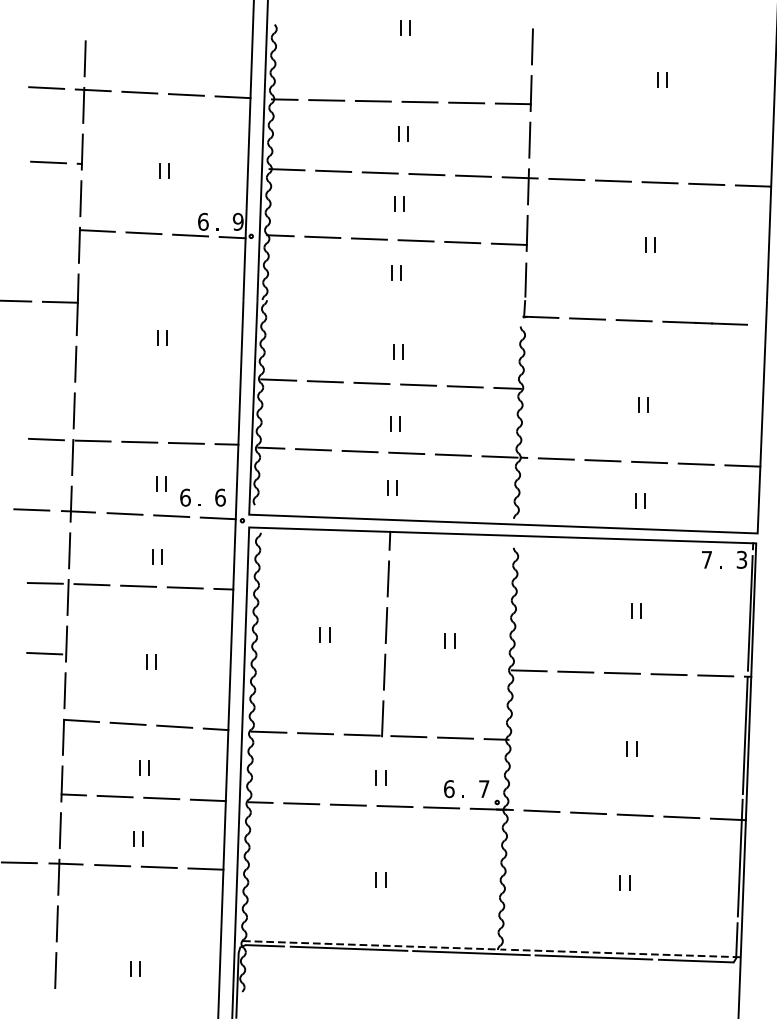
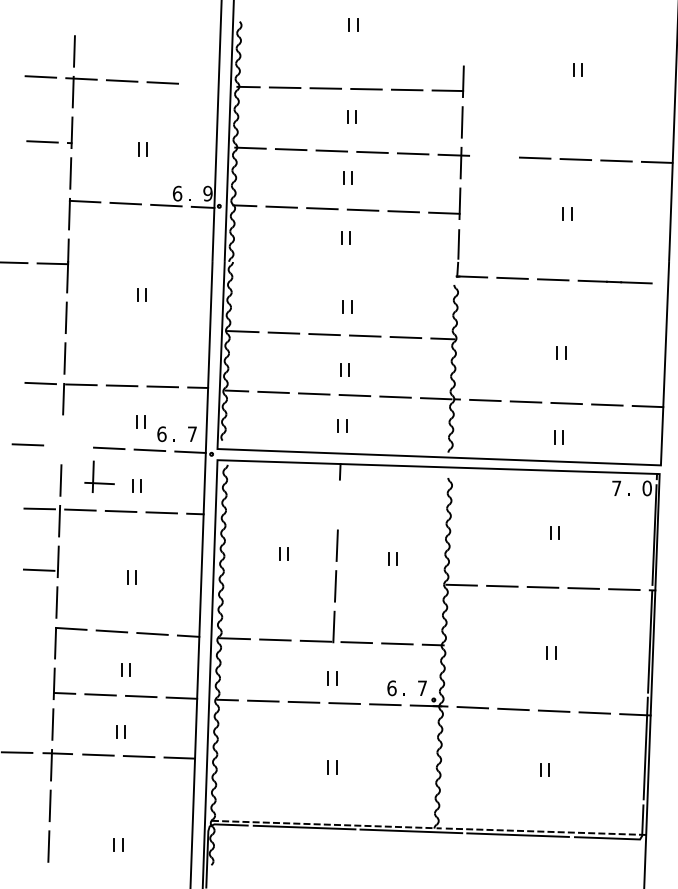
line: (532, 46) -> (464, 40), removed
line: (233, 96) -> (203, 84), removed
line: (566, 179) -> (494, 156), removed
text: (220, 498) -> (192, 434), 6 -> 7
part: (78, 503) -> (99, 476), moved
text: (741, 559) -> (646, 488), 3 -> 0
line: (387, 578) -> (338, 504), removed

